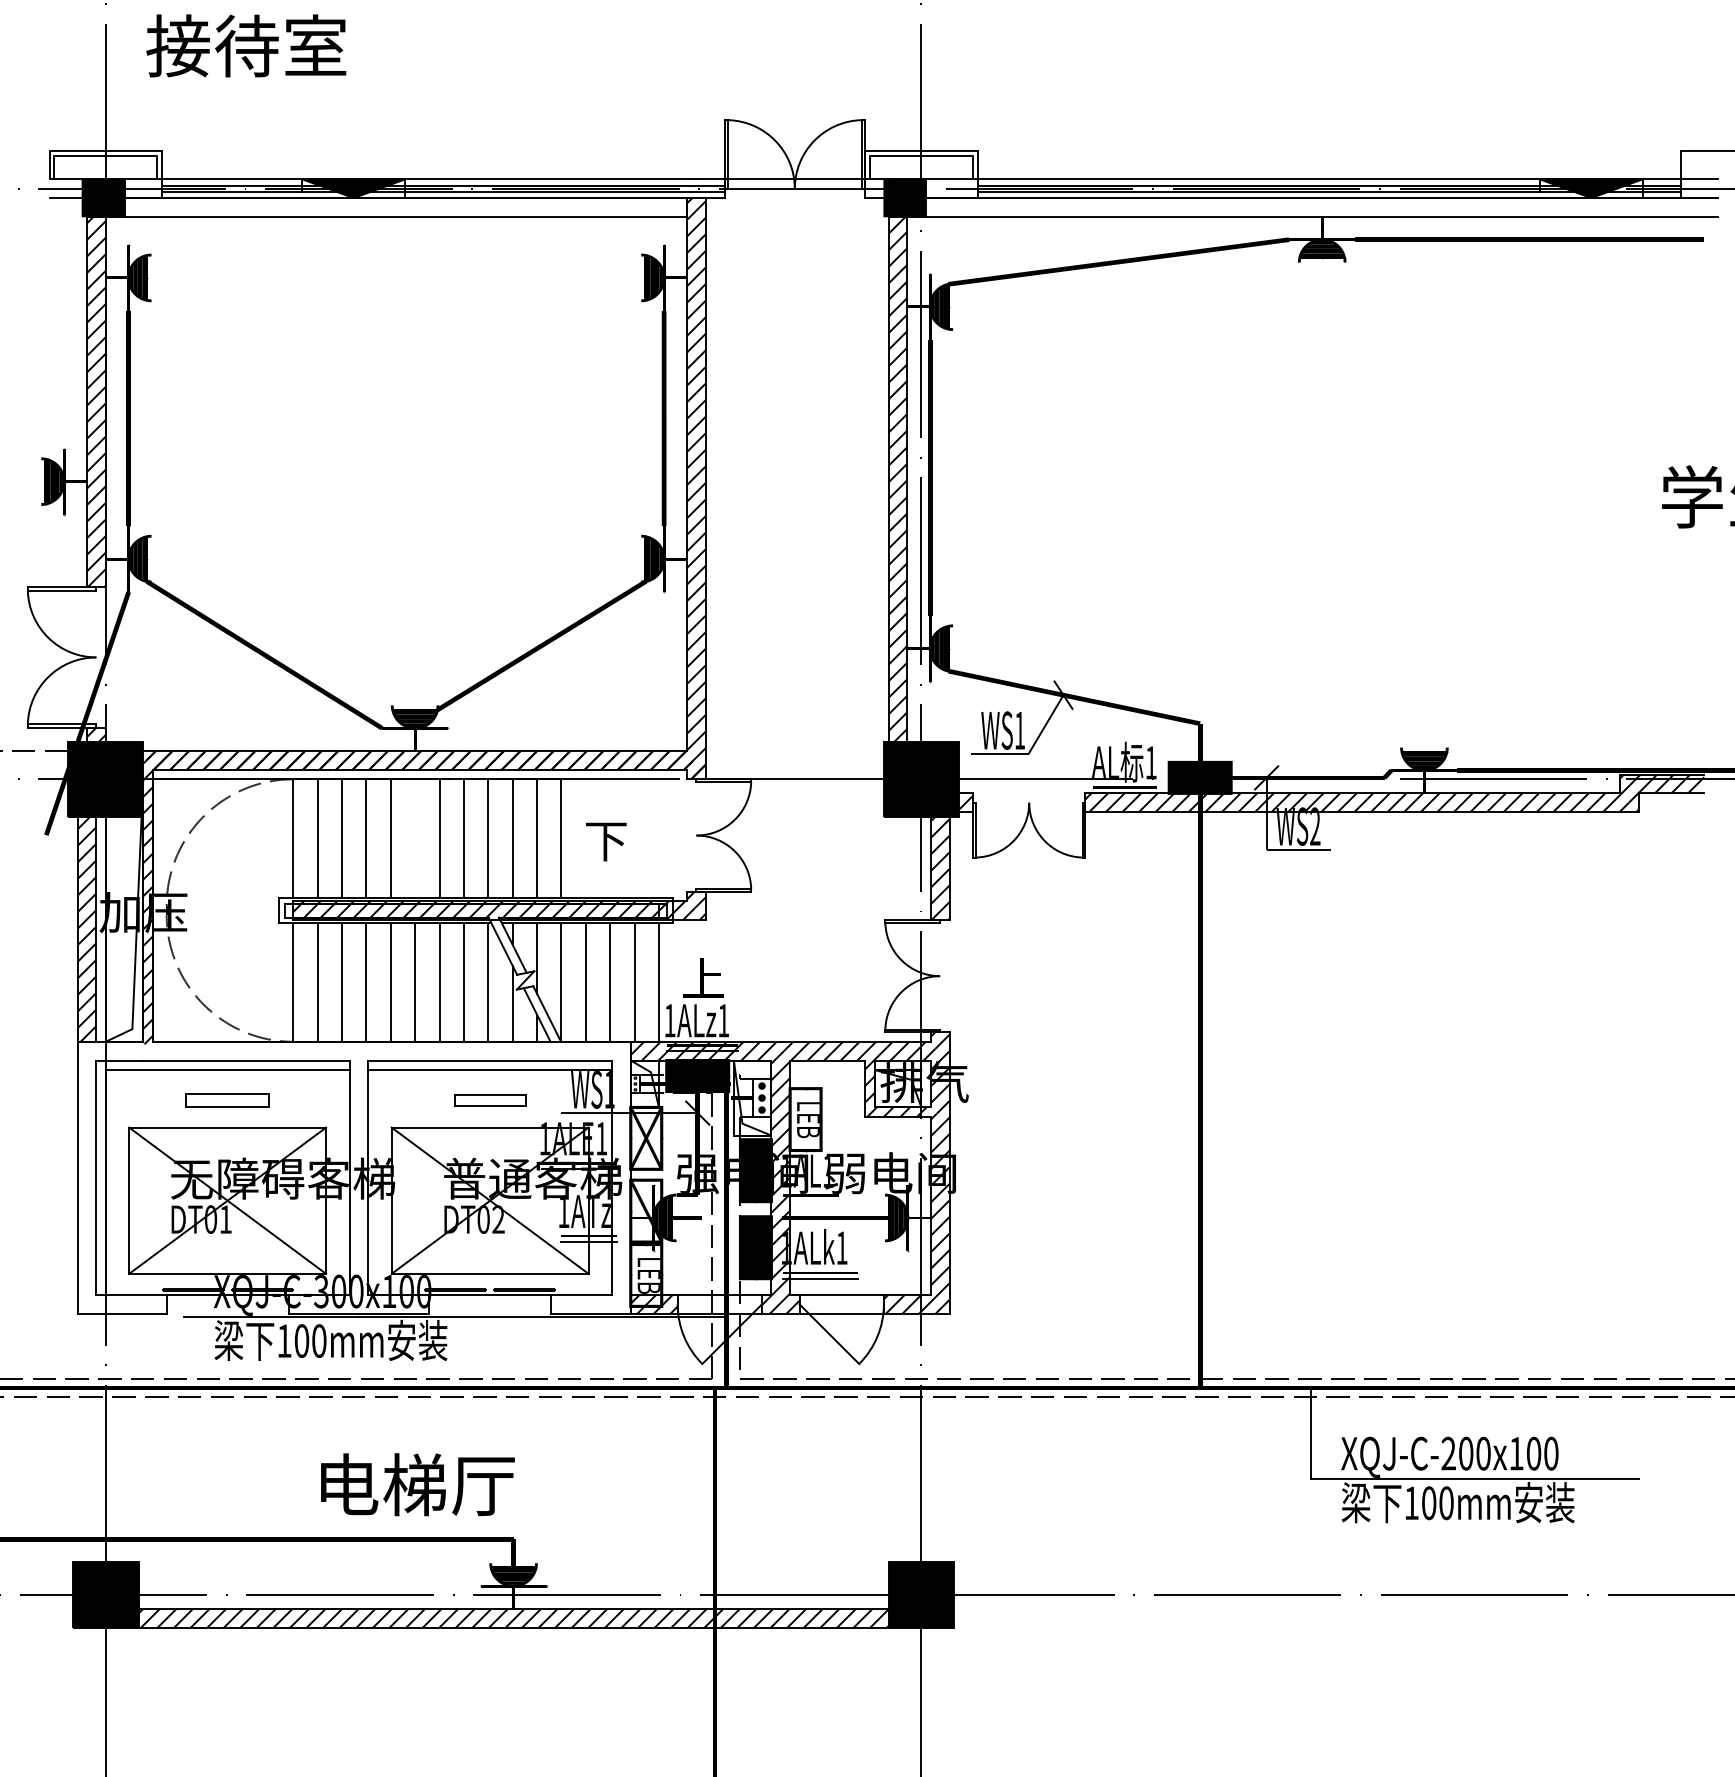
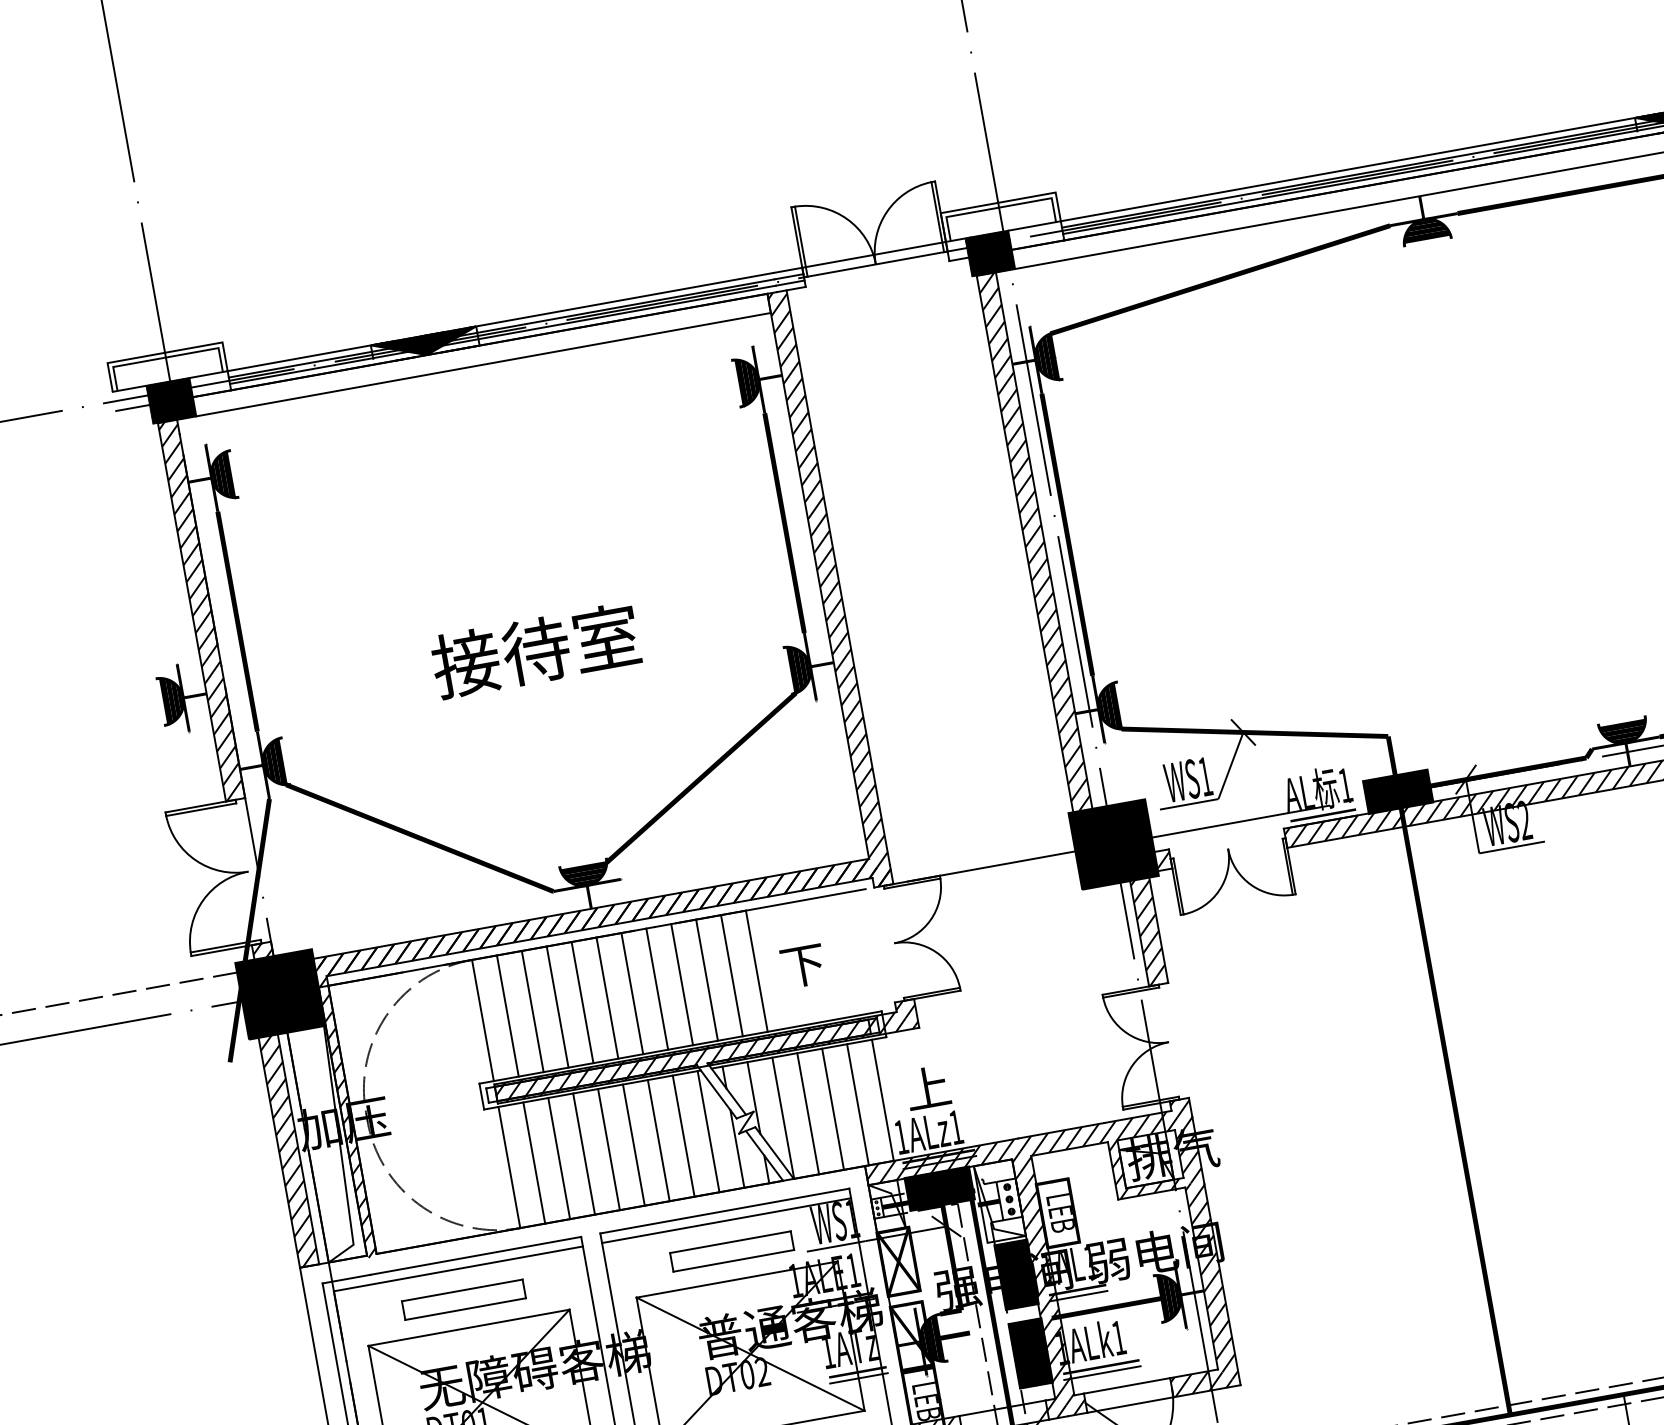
text: (246, 45) -> (535, 650), moved
line: (415, 838) -> (607, 997), added
part: (227, 1099) -> (463, 1299), size x1.43
part: (489, 1099) -> (731, 1250), size x1.67
line: (811, 1201) -> (1079, 1295), added

